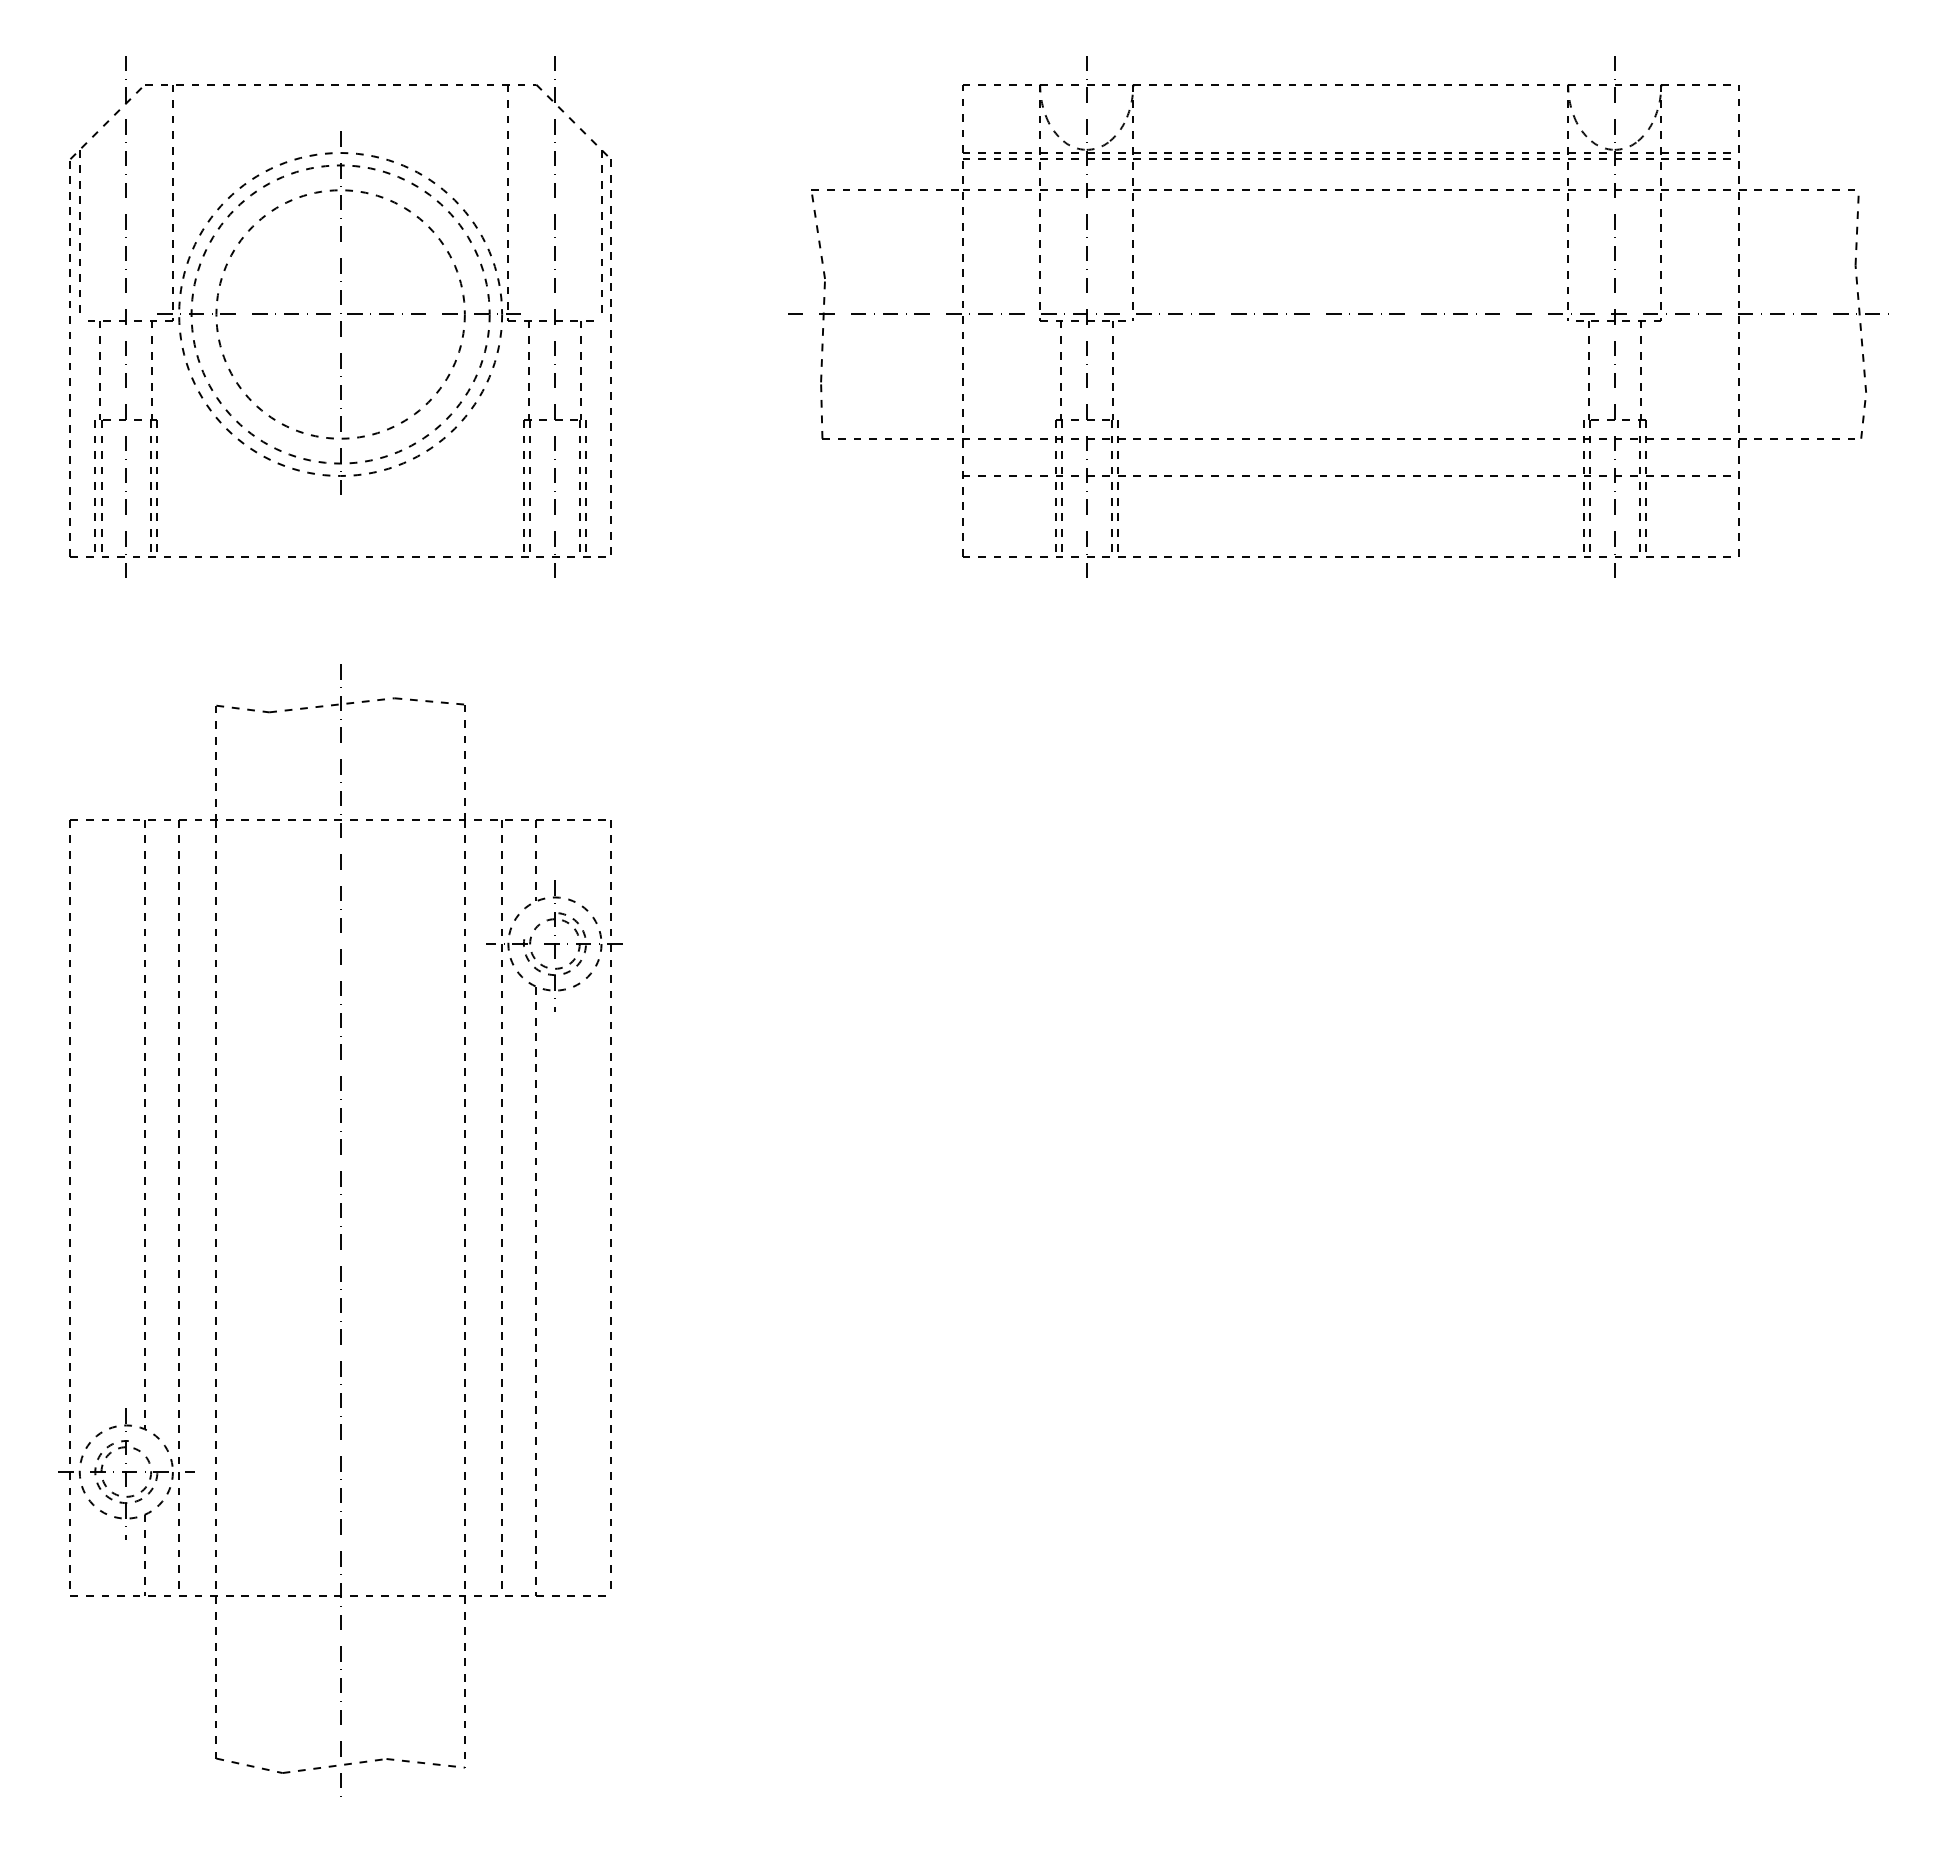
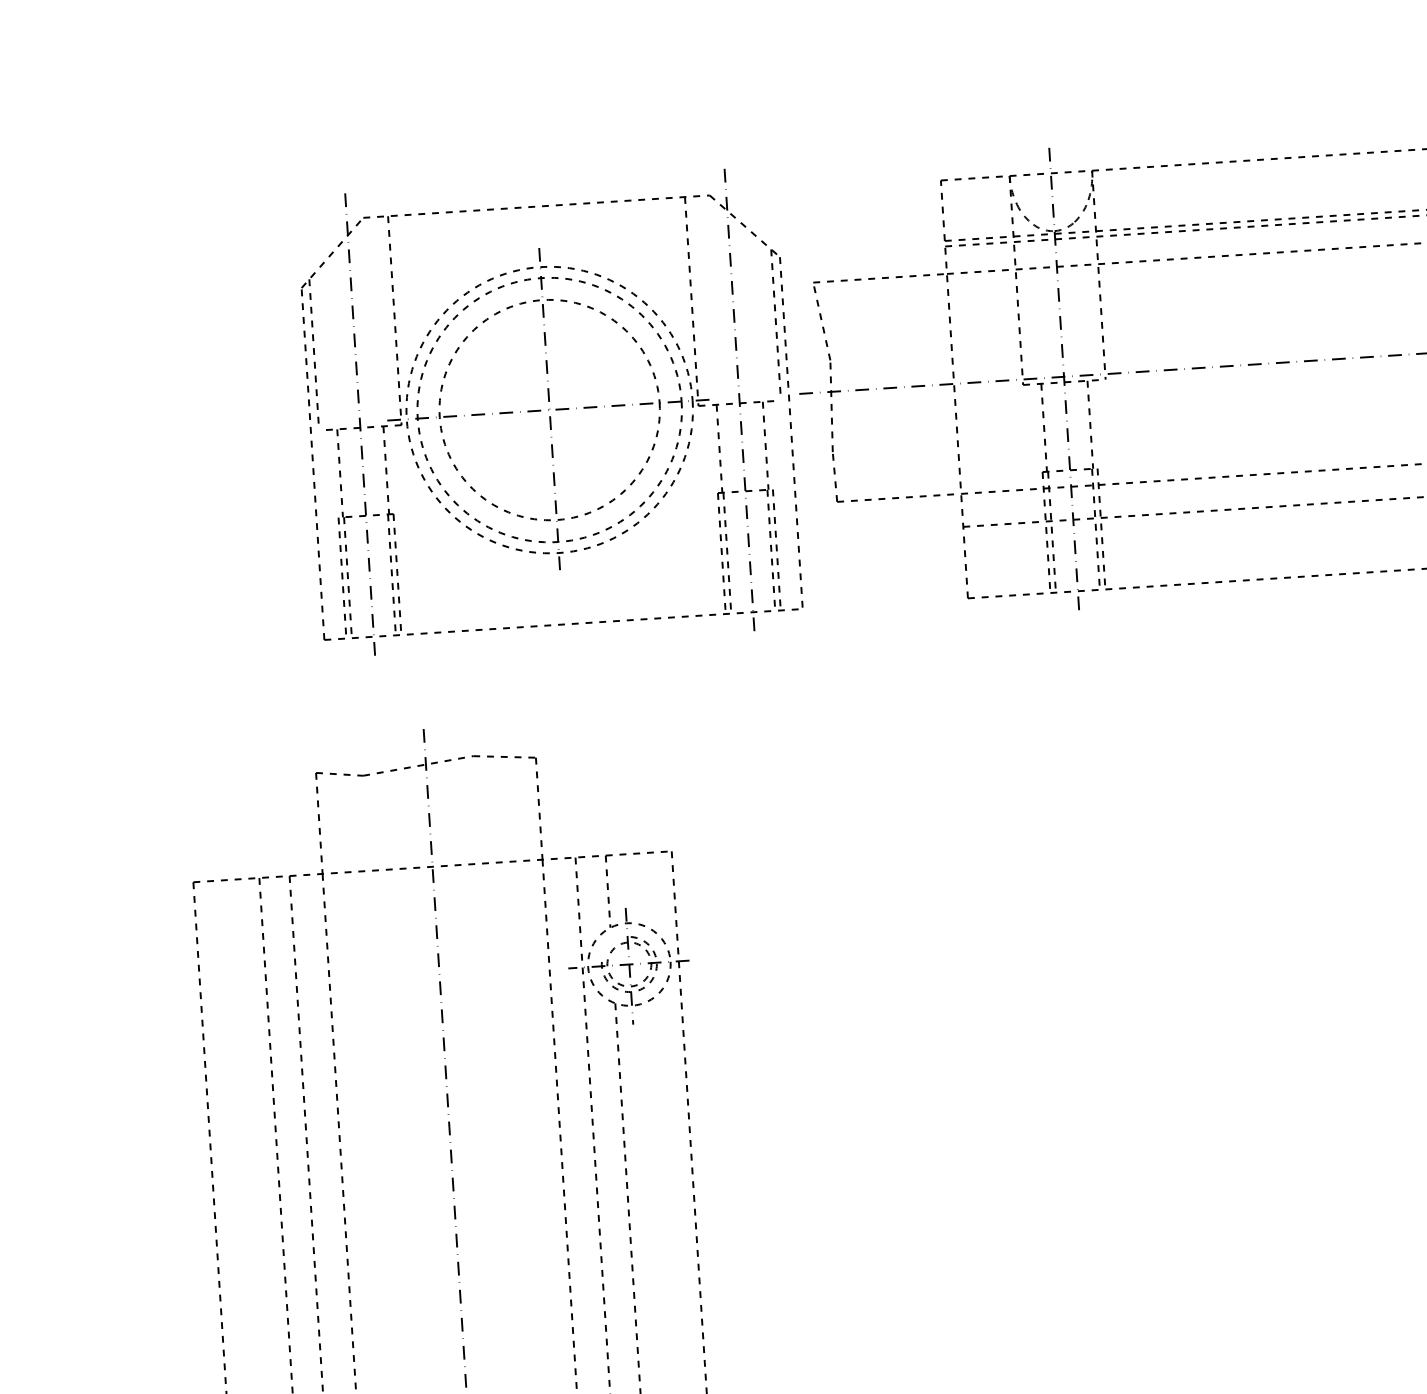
part: (340, 316) -> (549, 411), moved

